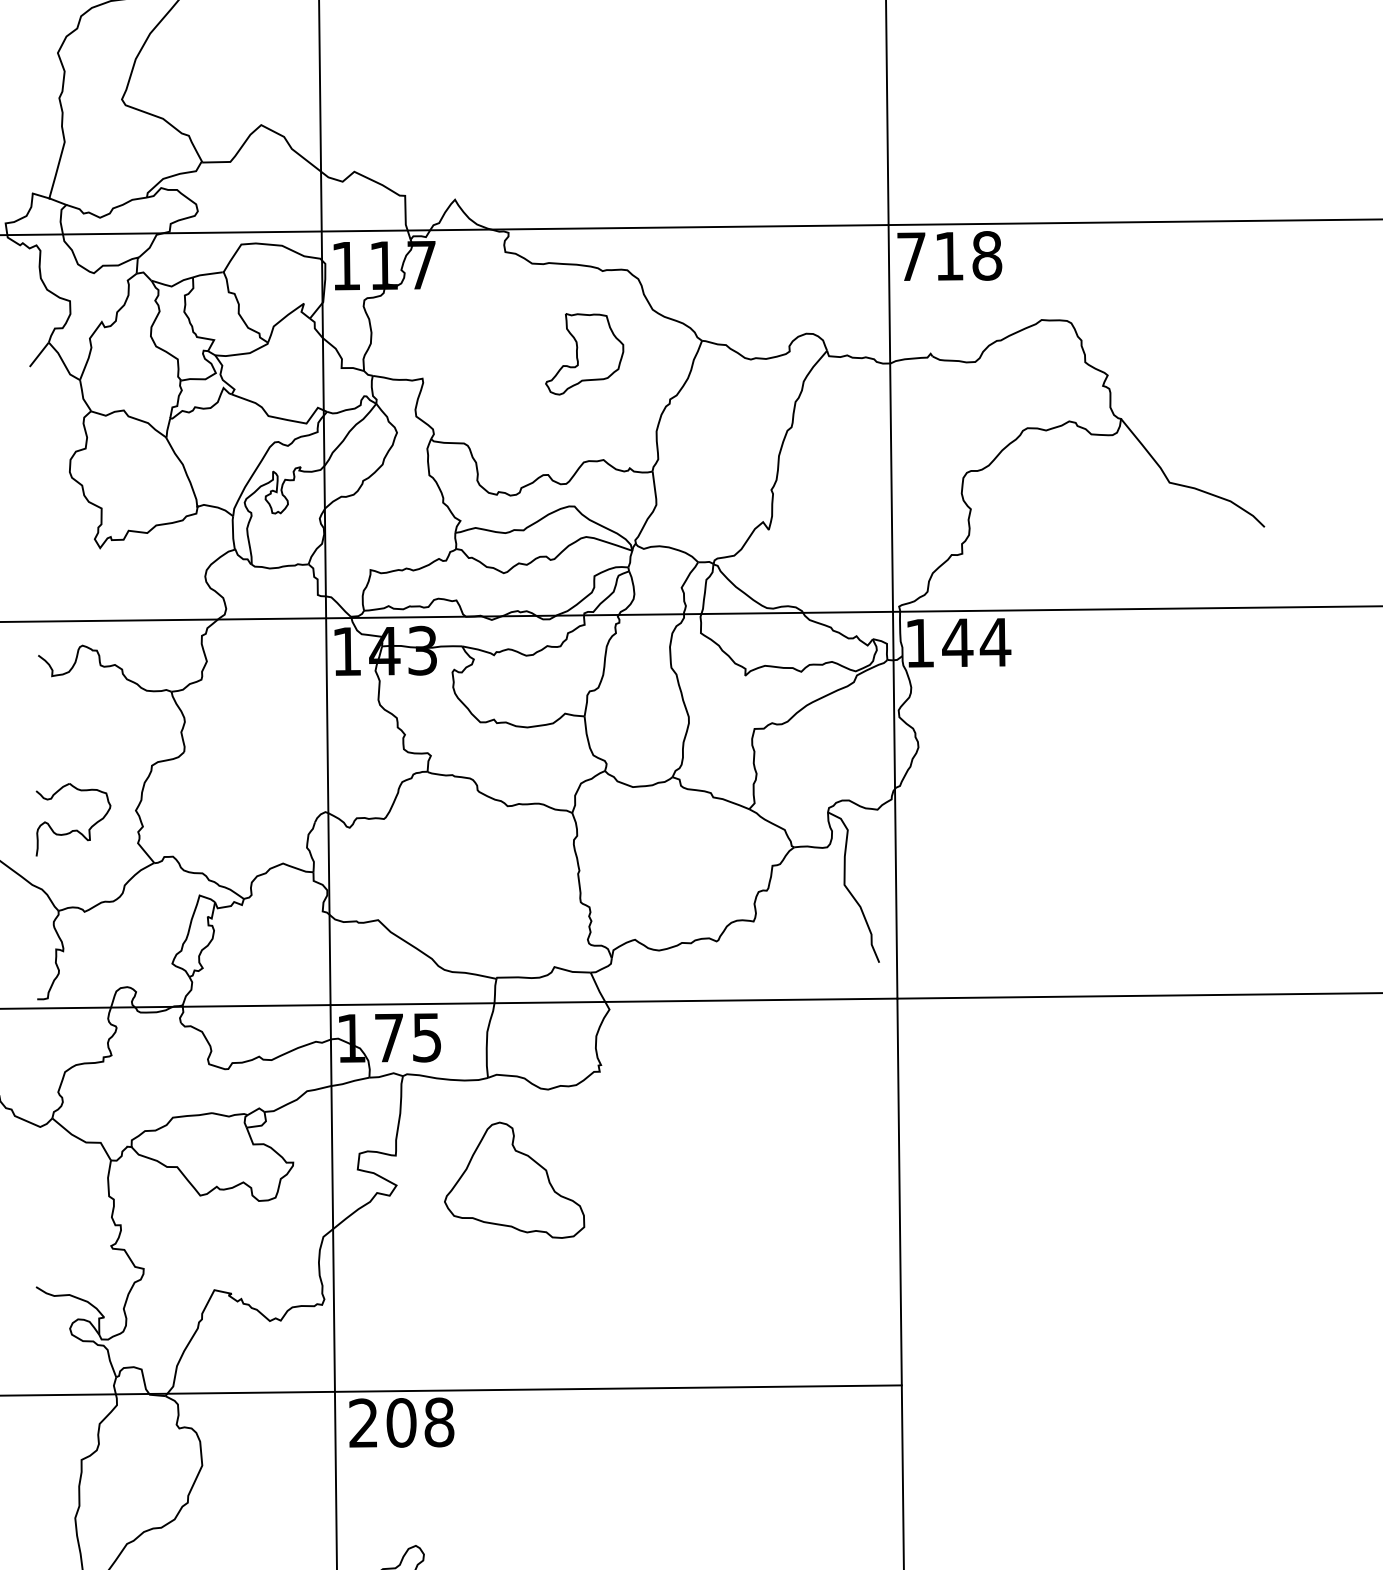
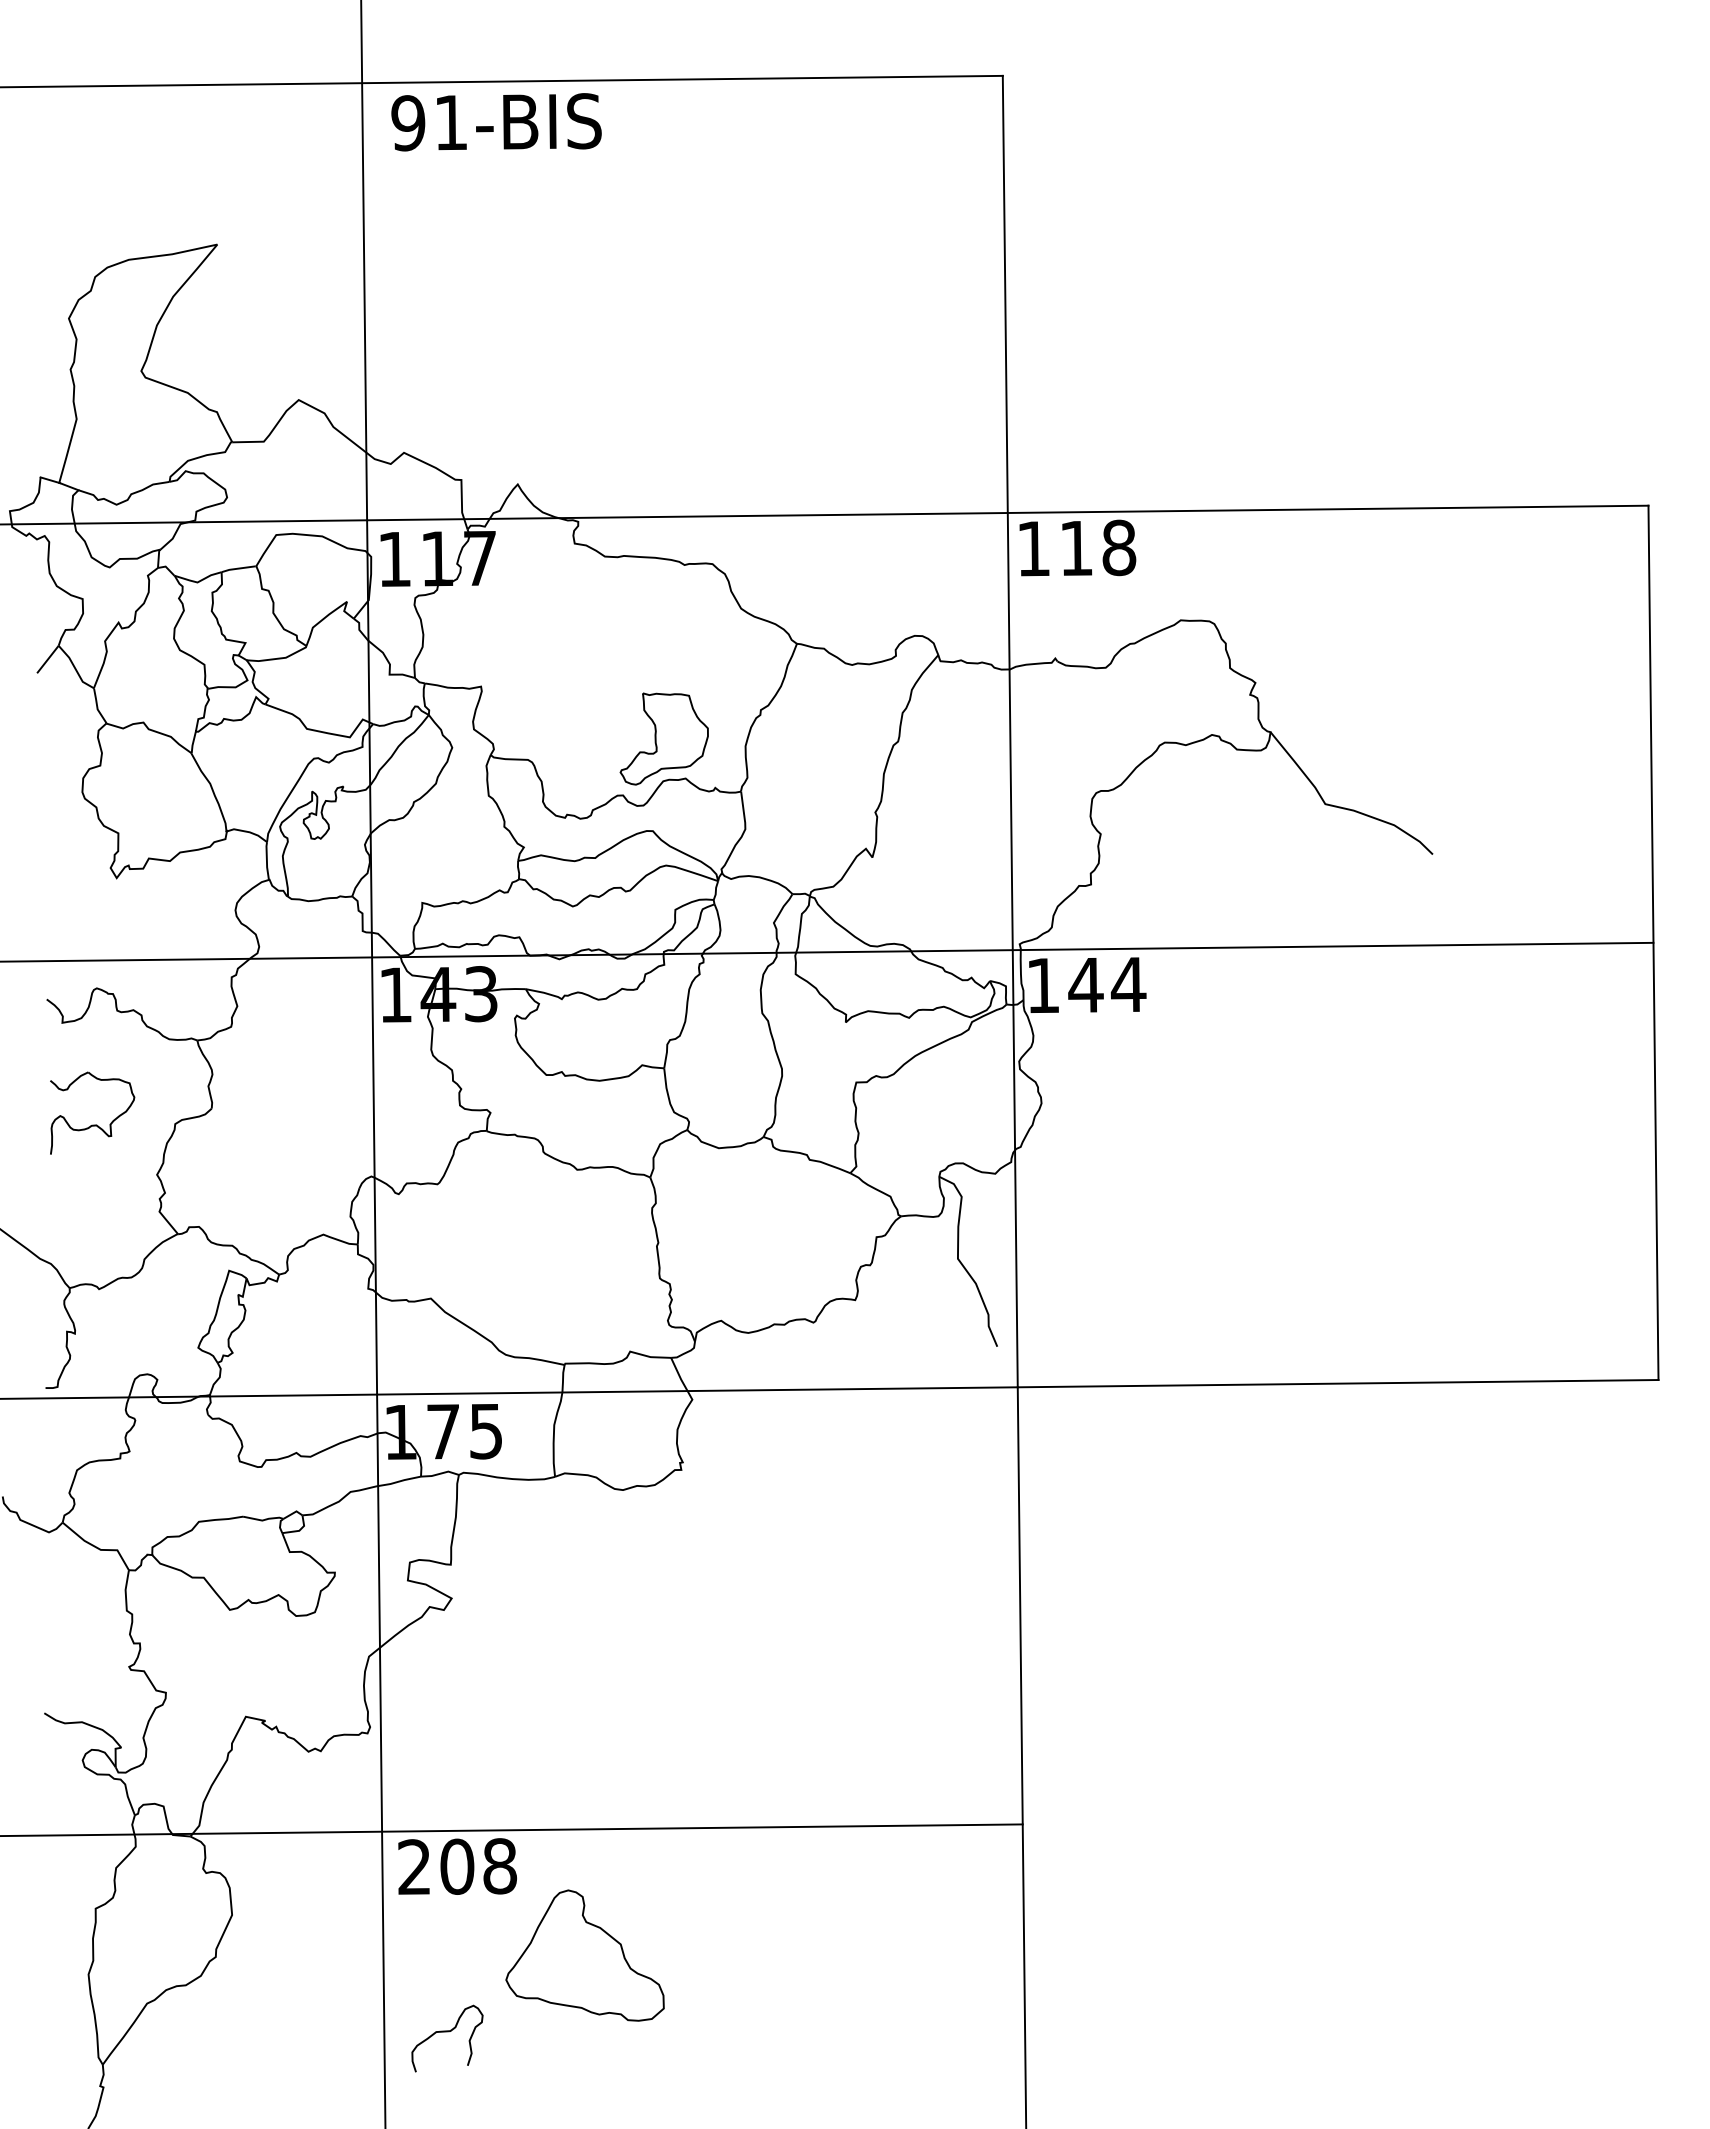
text: (911, 256) -> (1033, 548), 718 -> 118
part: (583, 353) -> (663, 738), moved
part: (73, 829) -> (92, 1124), moved
part: (514, 1180) -> (584, 1955), moved

